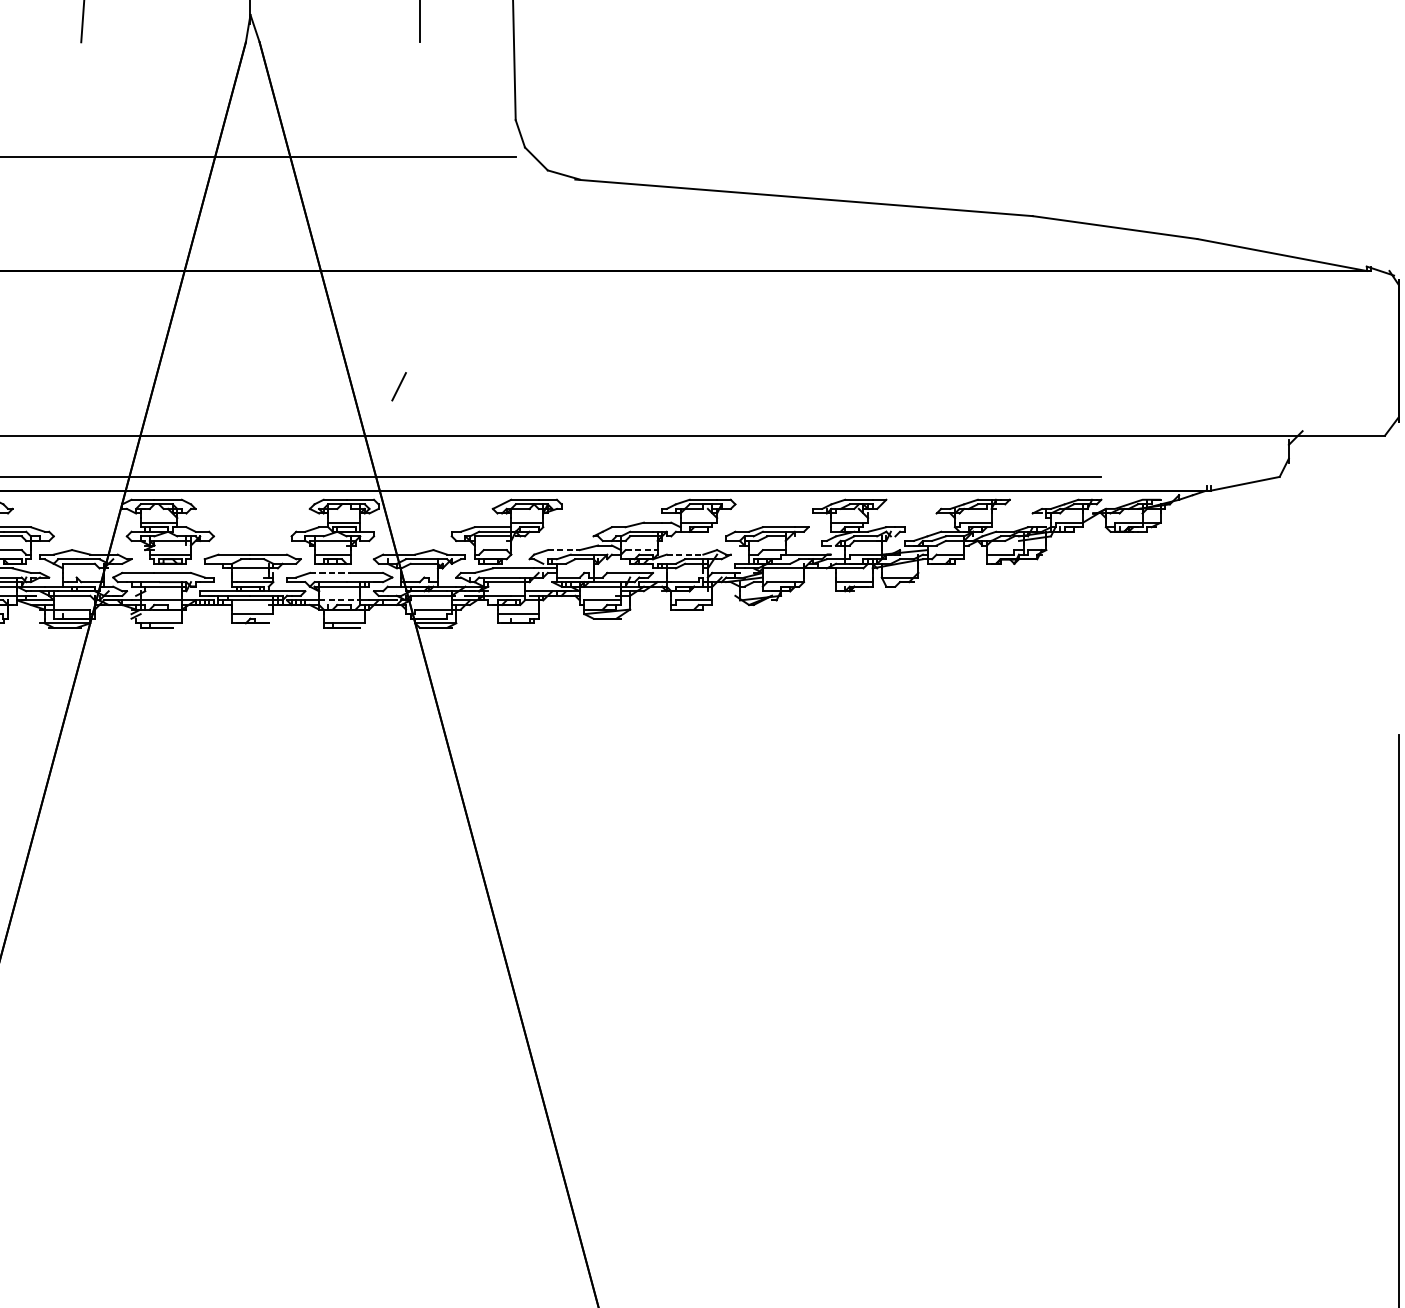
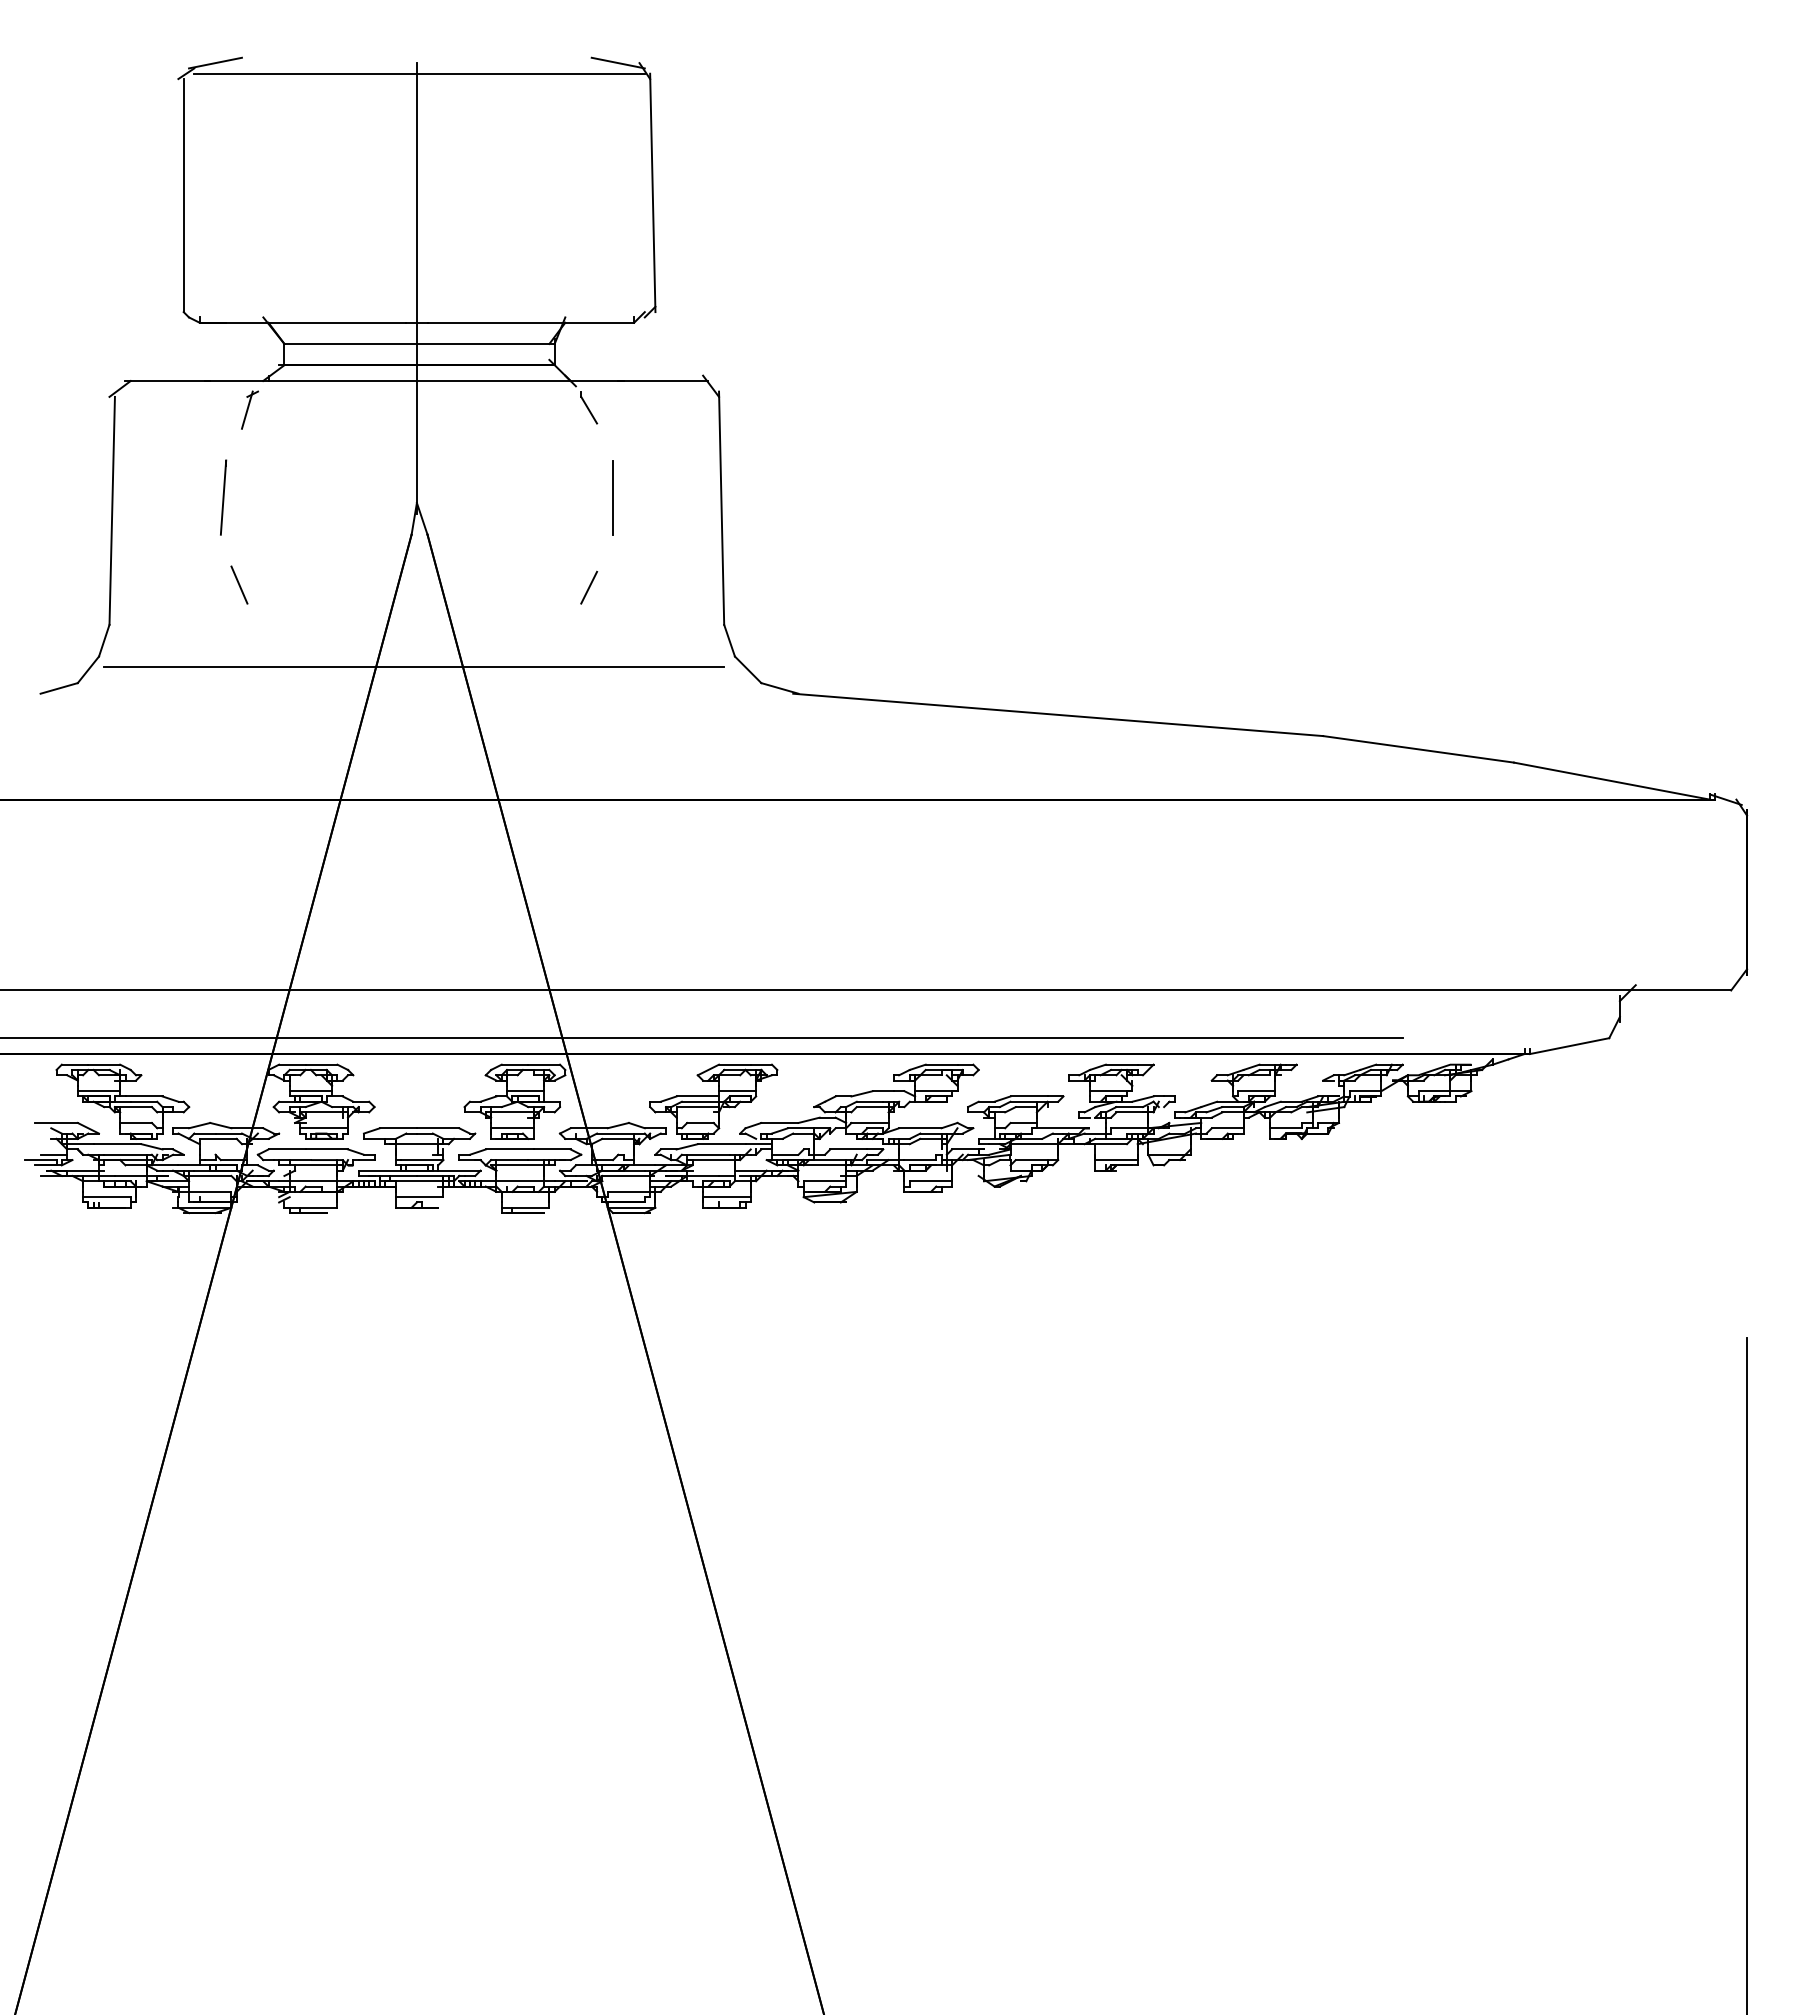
line: (97, 85) -> (239, 584), added
line: (399, 386) -> (589, 587), moved
line: (563, 549) -> (779, 1122), dashed -> solid
line: (642, 550) -> (870, 1123), dashed -> solid
line: (685, 554) -> (920, 1128), dashed -> solid
line: (330, 572) -> (509, 1149), dashed -> solid
line: (339, 600) -> (520, 1181), dashed -> solid

